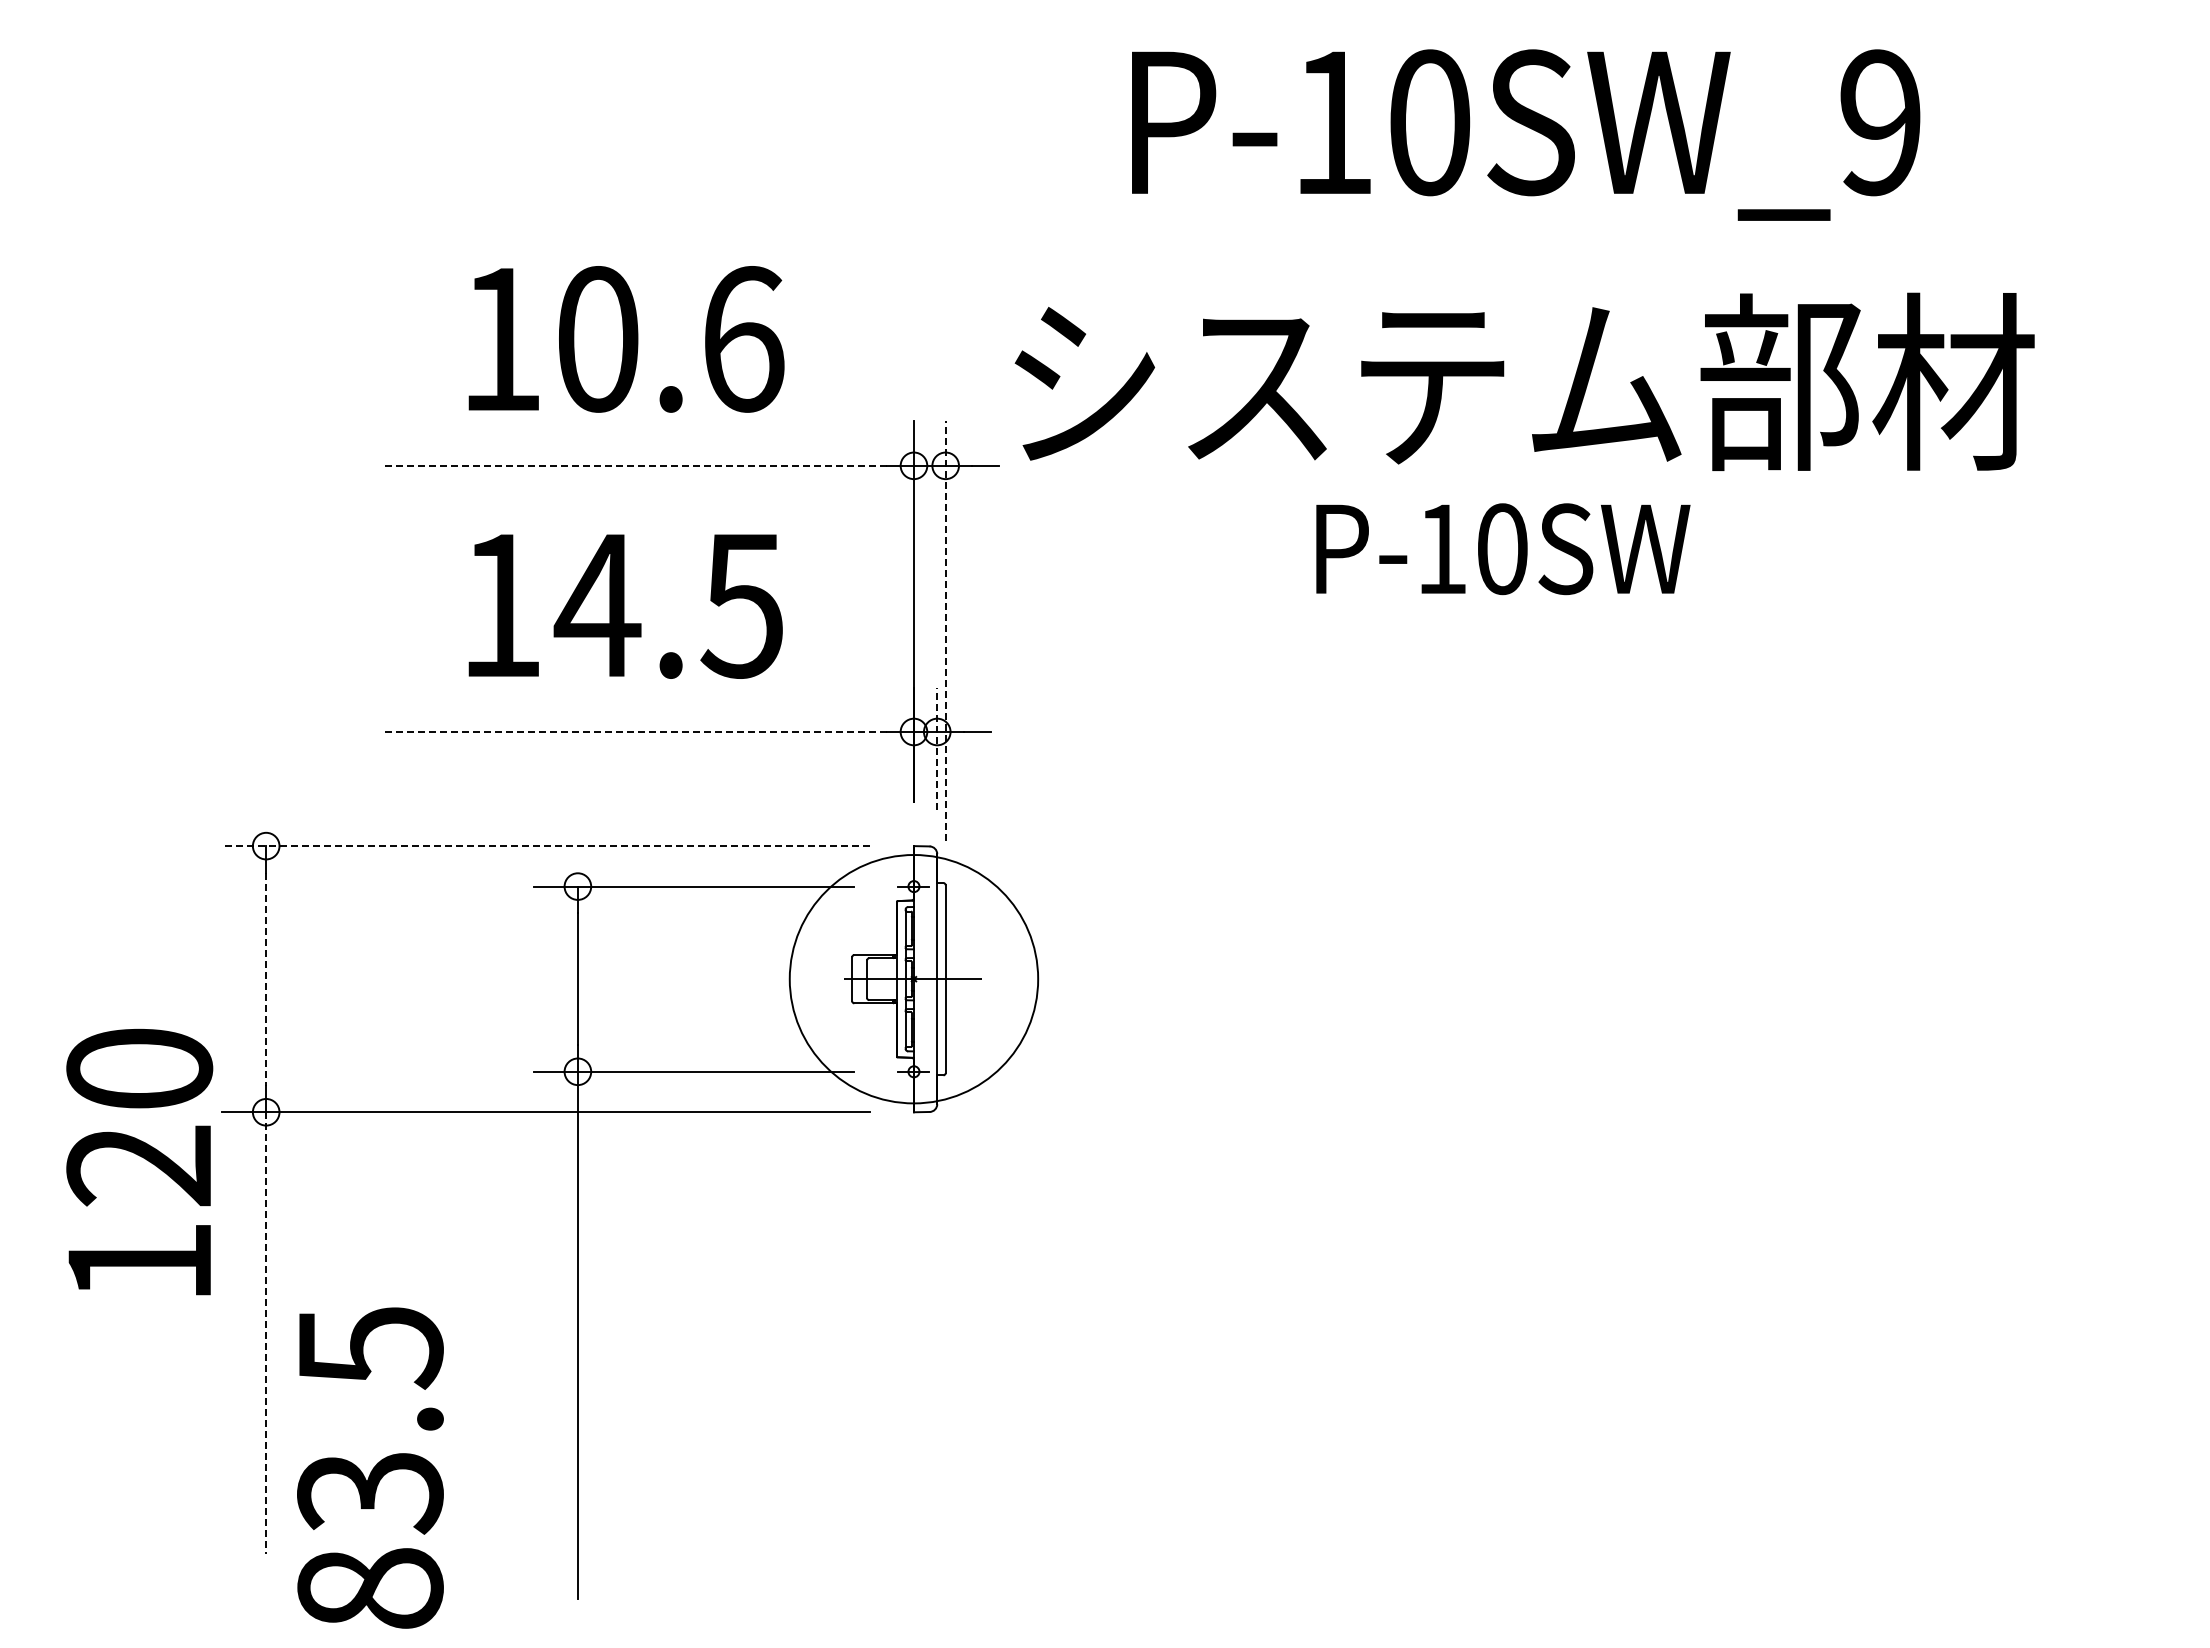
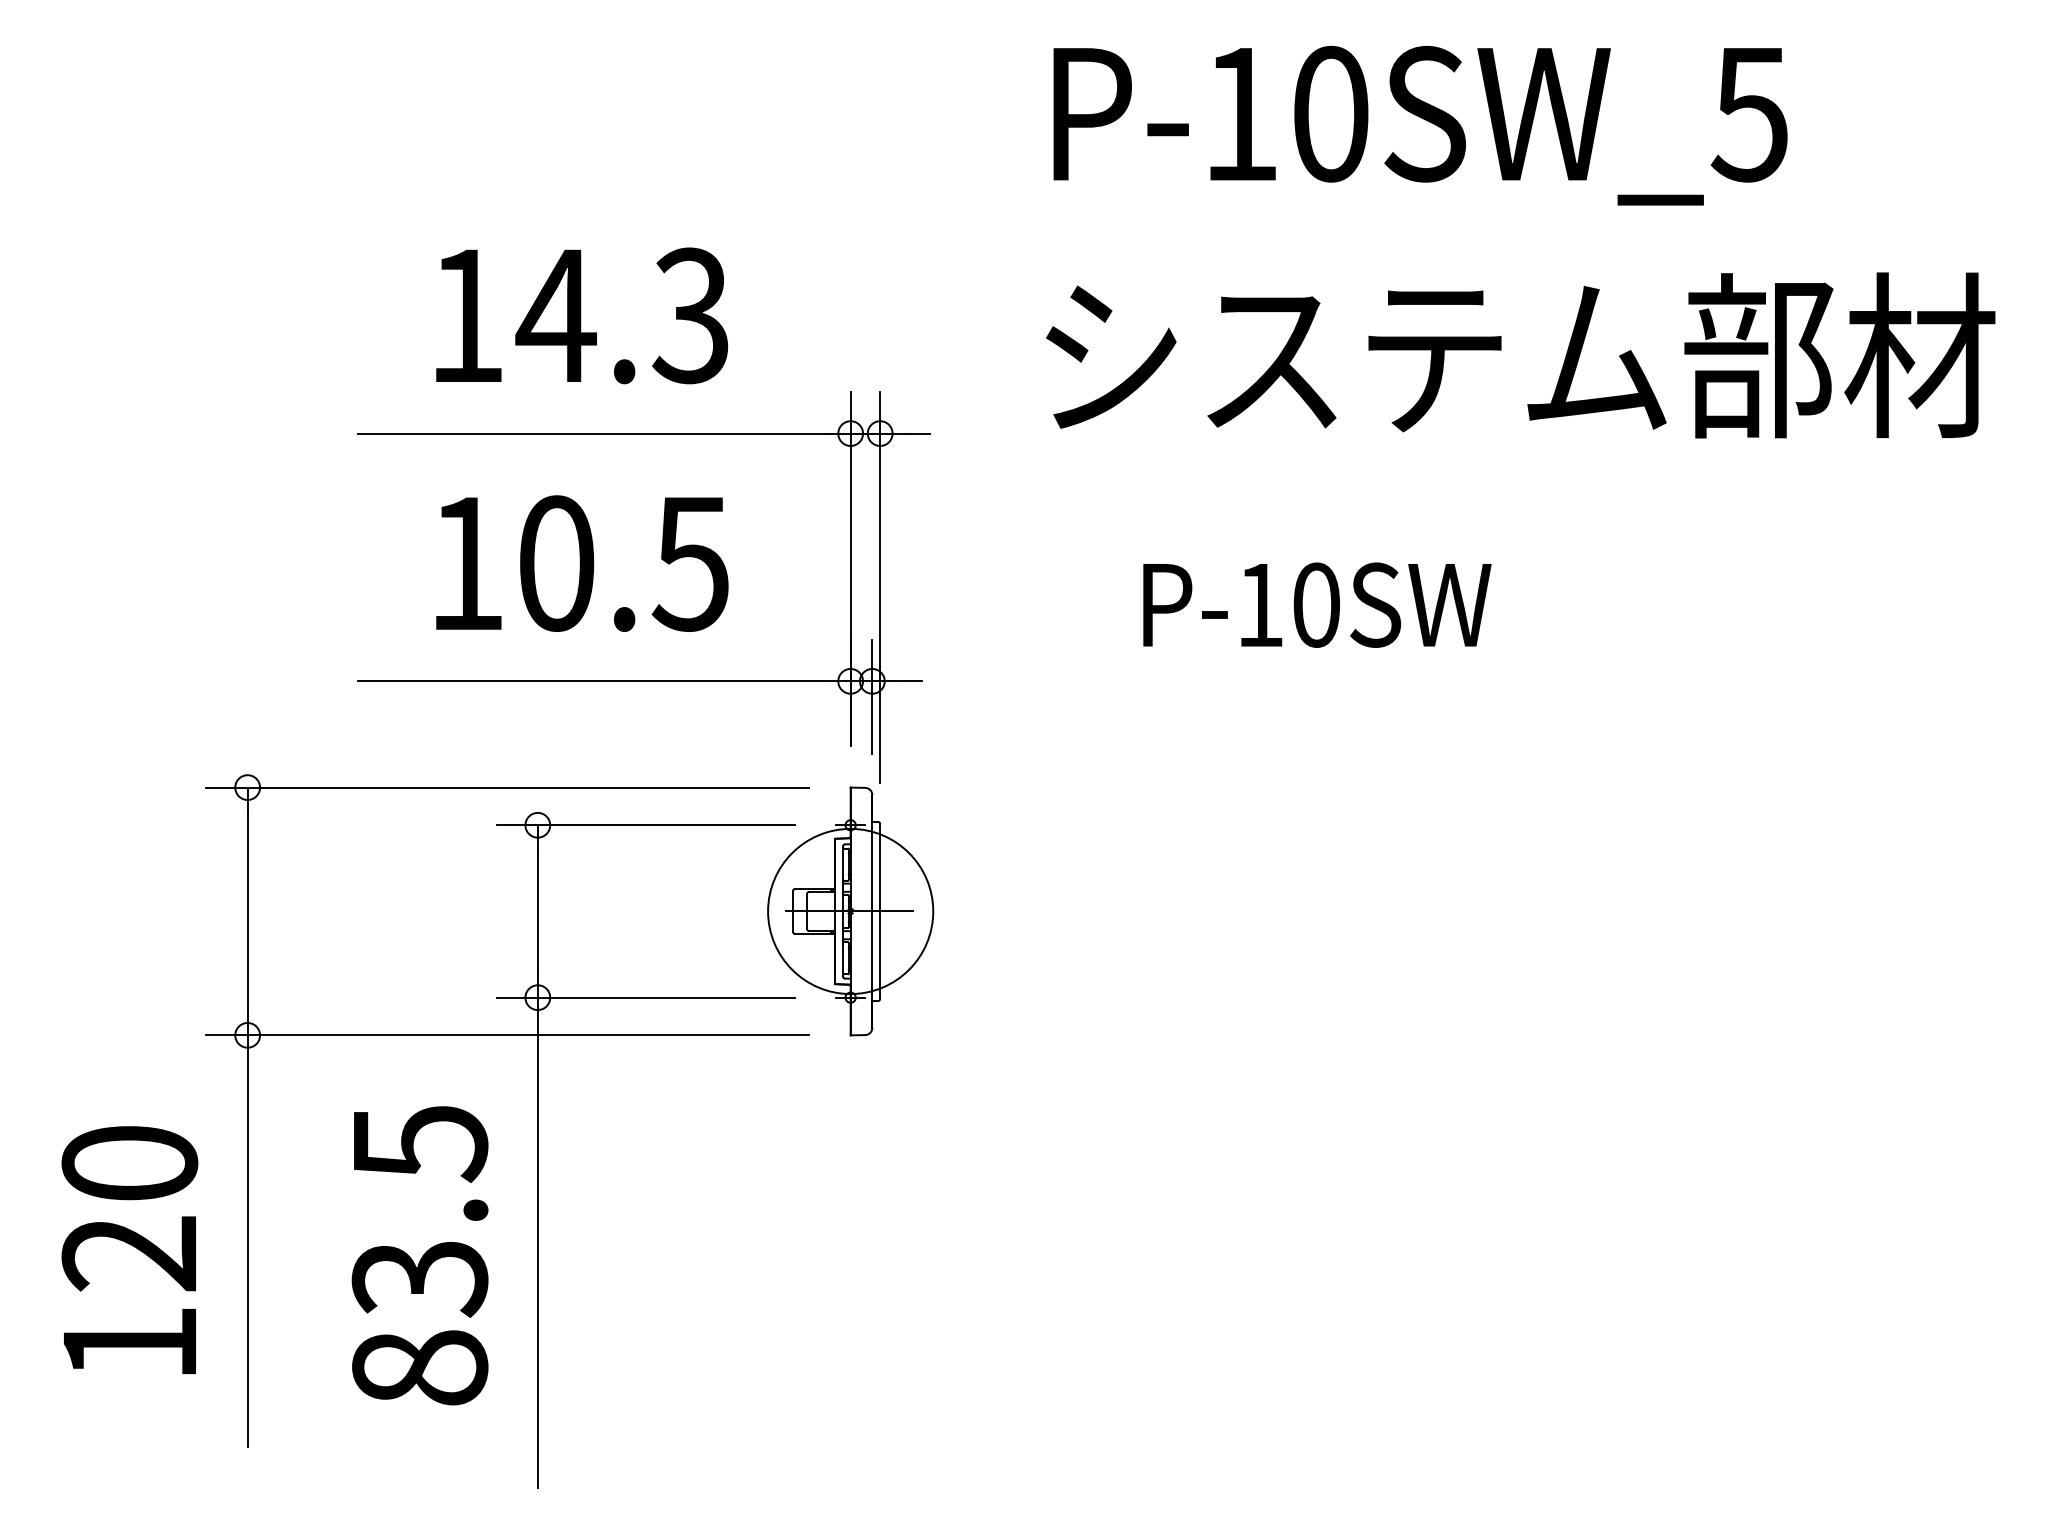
text: (1878, 122) -> (1748, 113), P-10SW_9 -> P-10SW_5
text: (668, 339) -> (622, 315), 10.6 -> 14.3
text: (1524, 381) -> (1520, 355), moved
line: (635, 465) -> (591, 433), dashed -> solid
text: (1503, 549) -> (1317, 605), moved
text: (597, 605) -> (556, 563), 14.5 -> 10.5
line: (945, 631) -> (880, 587), dashed -> solid
line: (635, 732) -> (591, 681), dashed -> solid
line: (937, 748) -> (872, 696), dashed -> solid
line: (545, 846) -> (507, 787), dashed -> solid
circle: (913, 978) -> (850, 910), size x0.71
line: (266, 979) -> (247, 911), dashed -> solid
text: (139, 1161) -> (129, 1249), moved
line: (266, 1333) -> (247, 1241), dashed -> solid
text: (370, 1467) -> (420, 1255), moved

